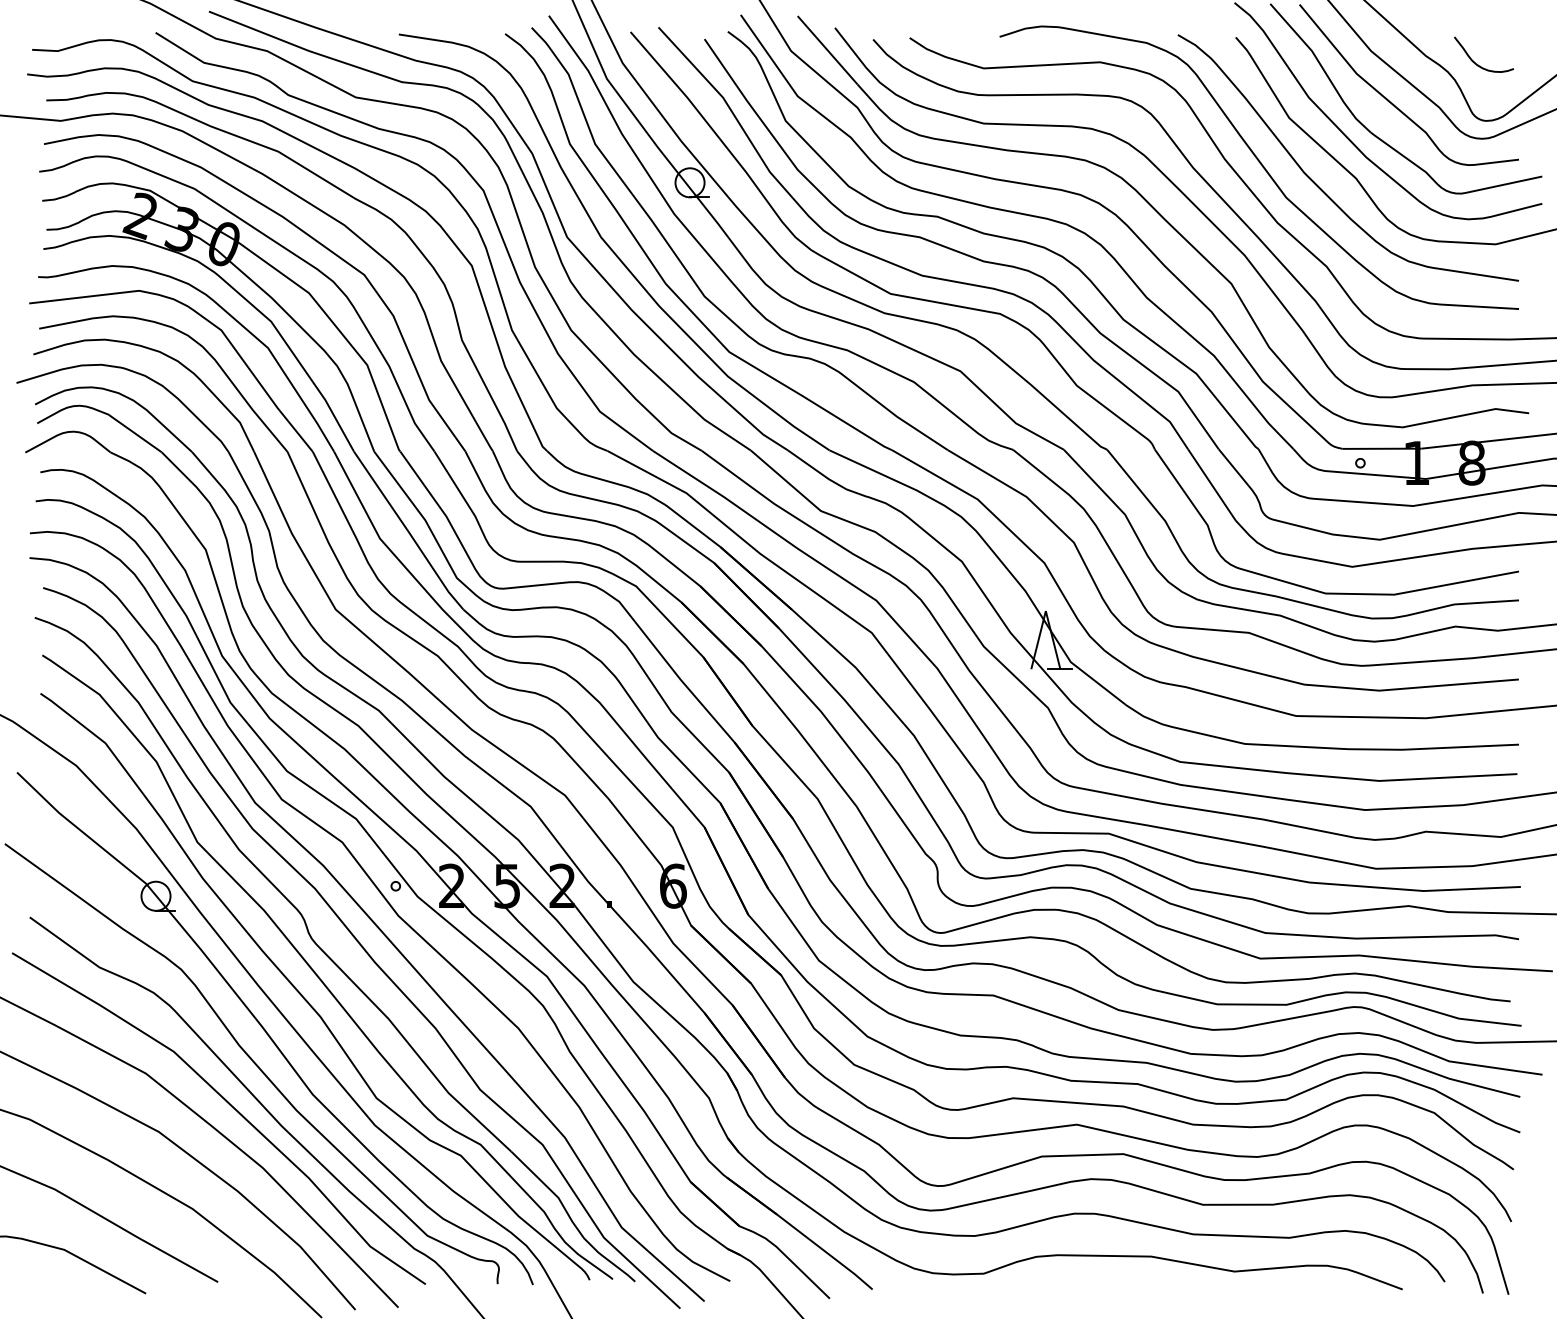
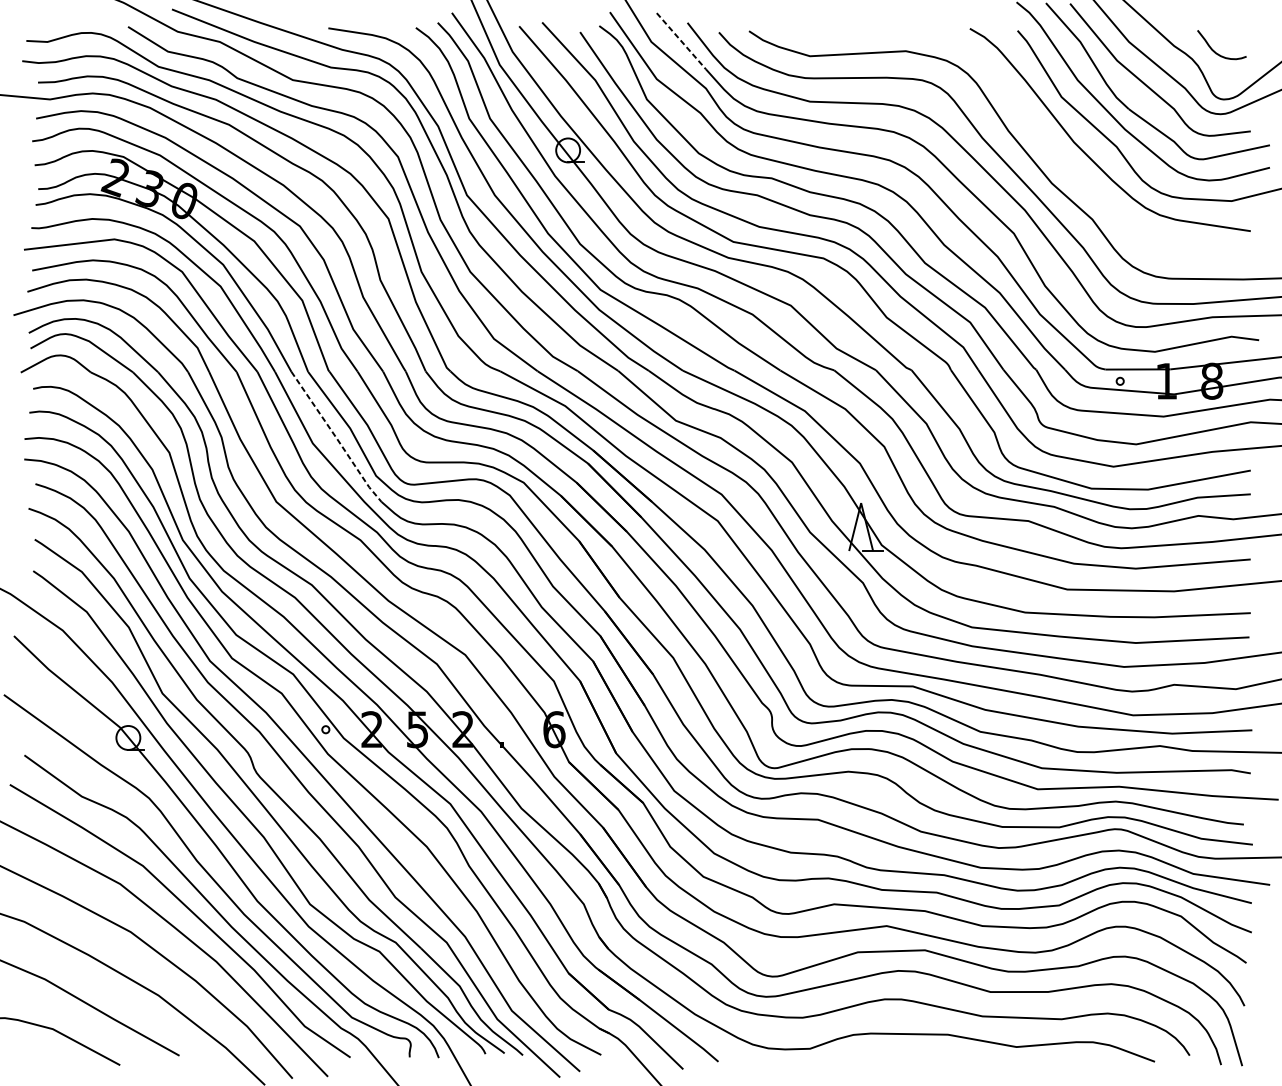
line: (827, 50) -> (681, 41), solid -> dashed
curve: (1261, 166) -> (1038, 137), removed
line: (409, 532) -> (337, 438), solid -> dashed

